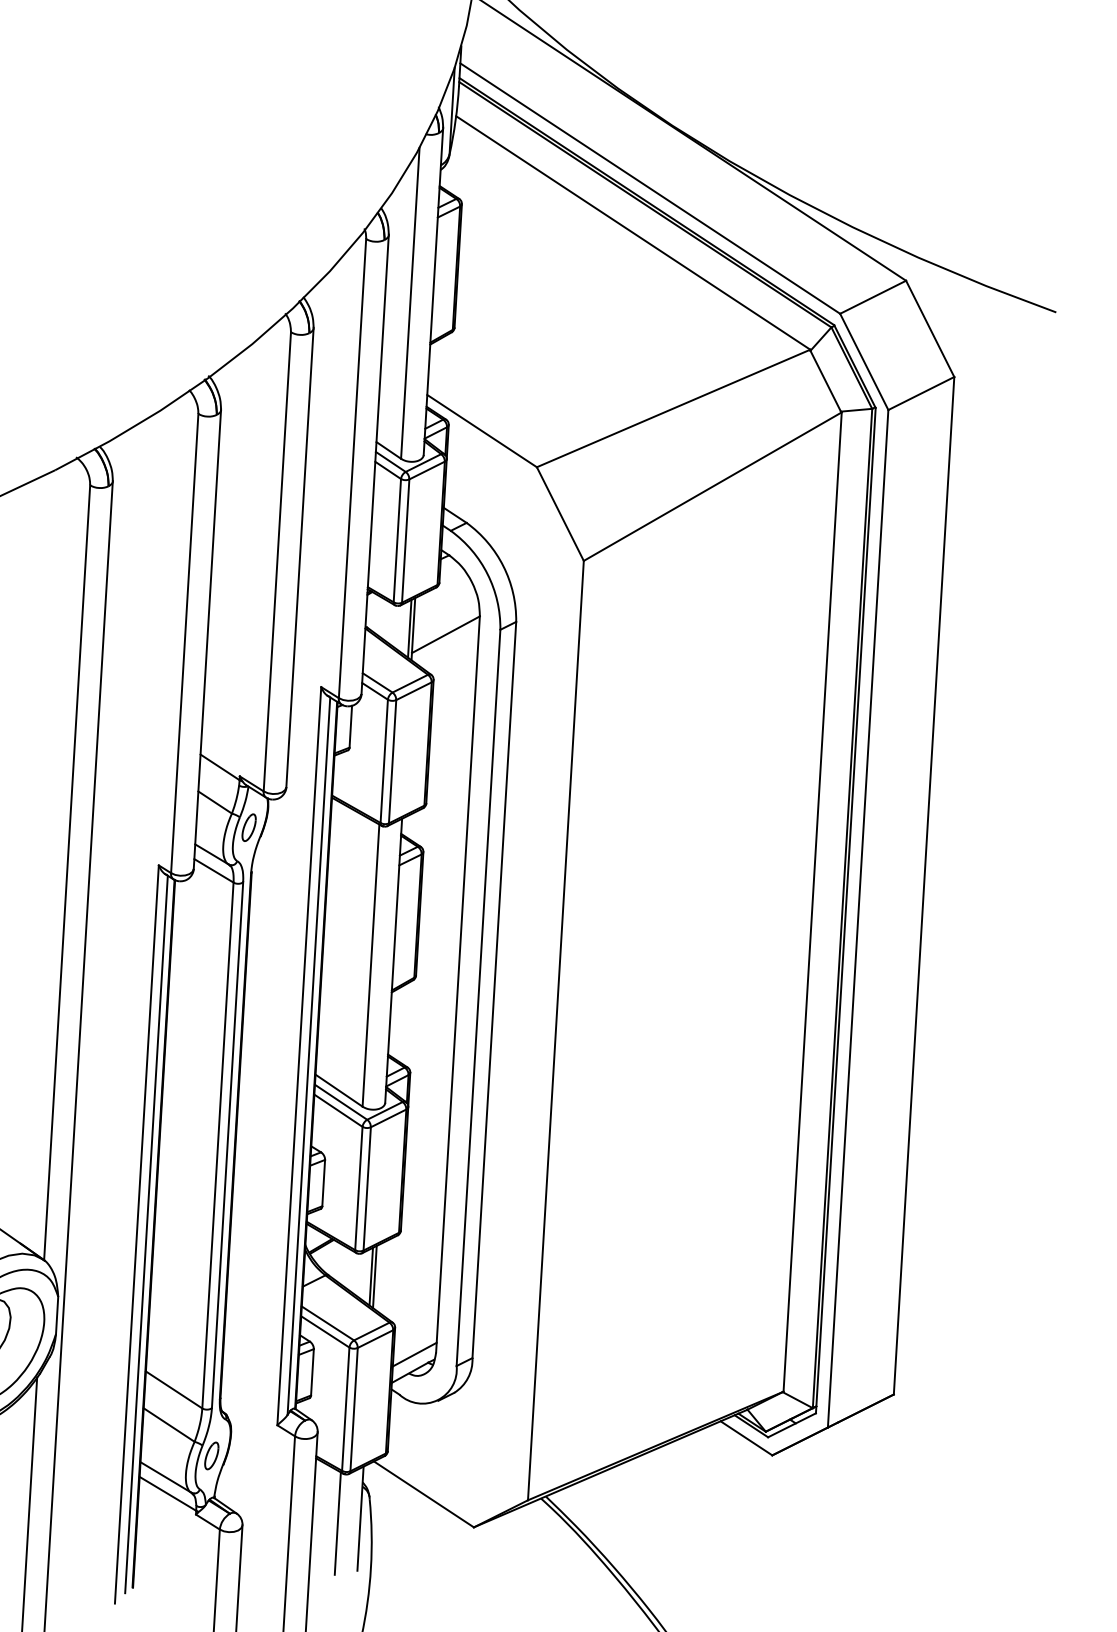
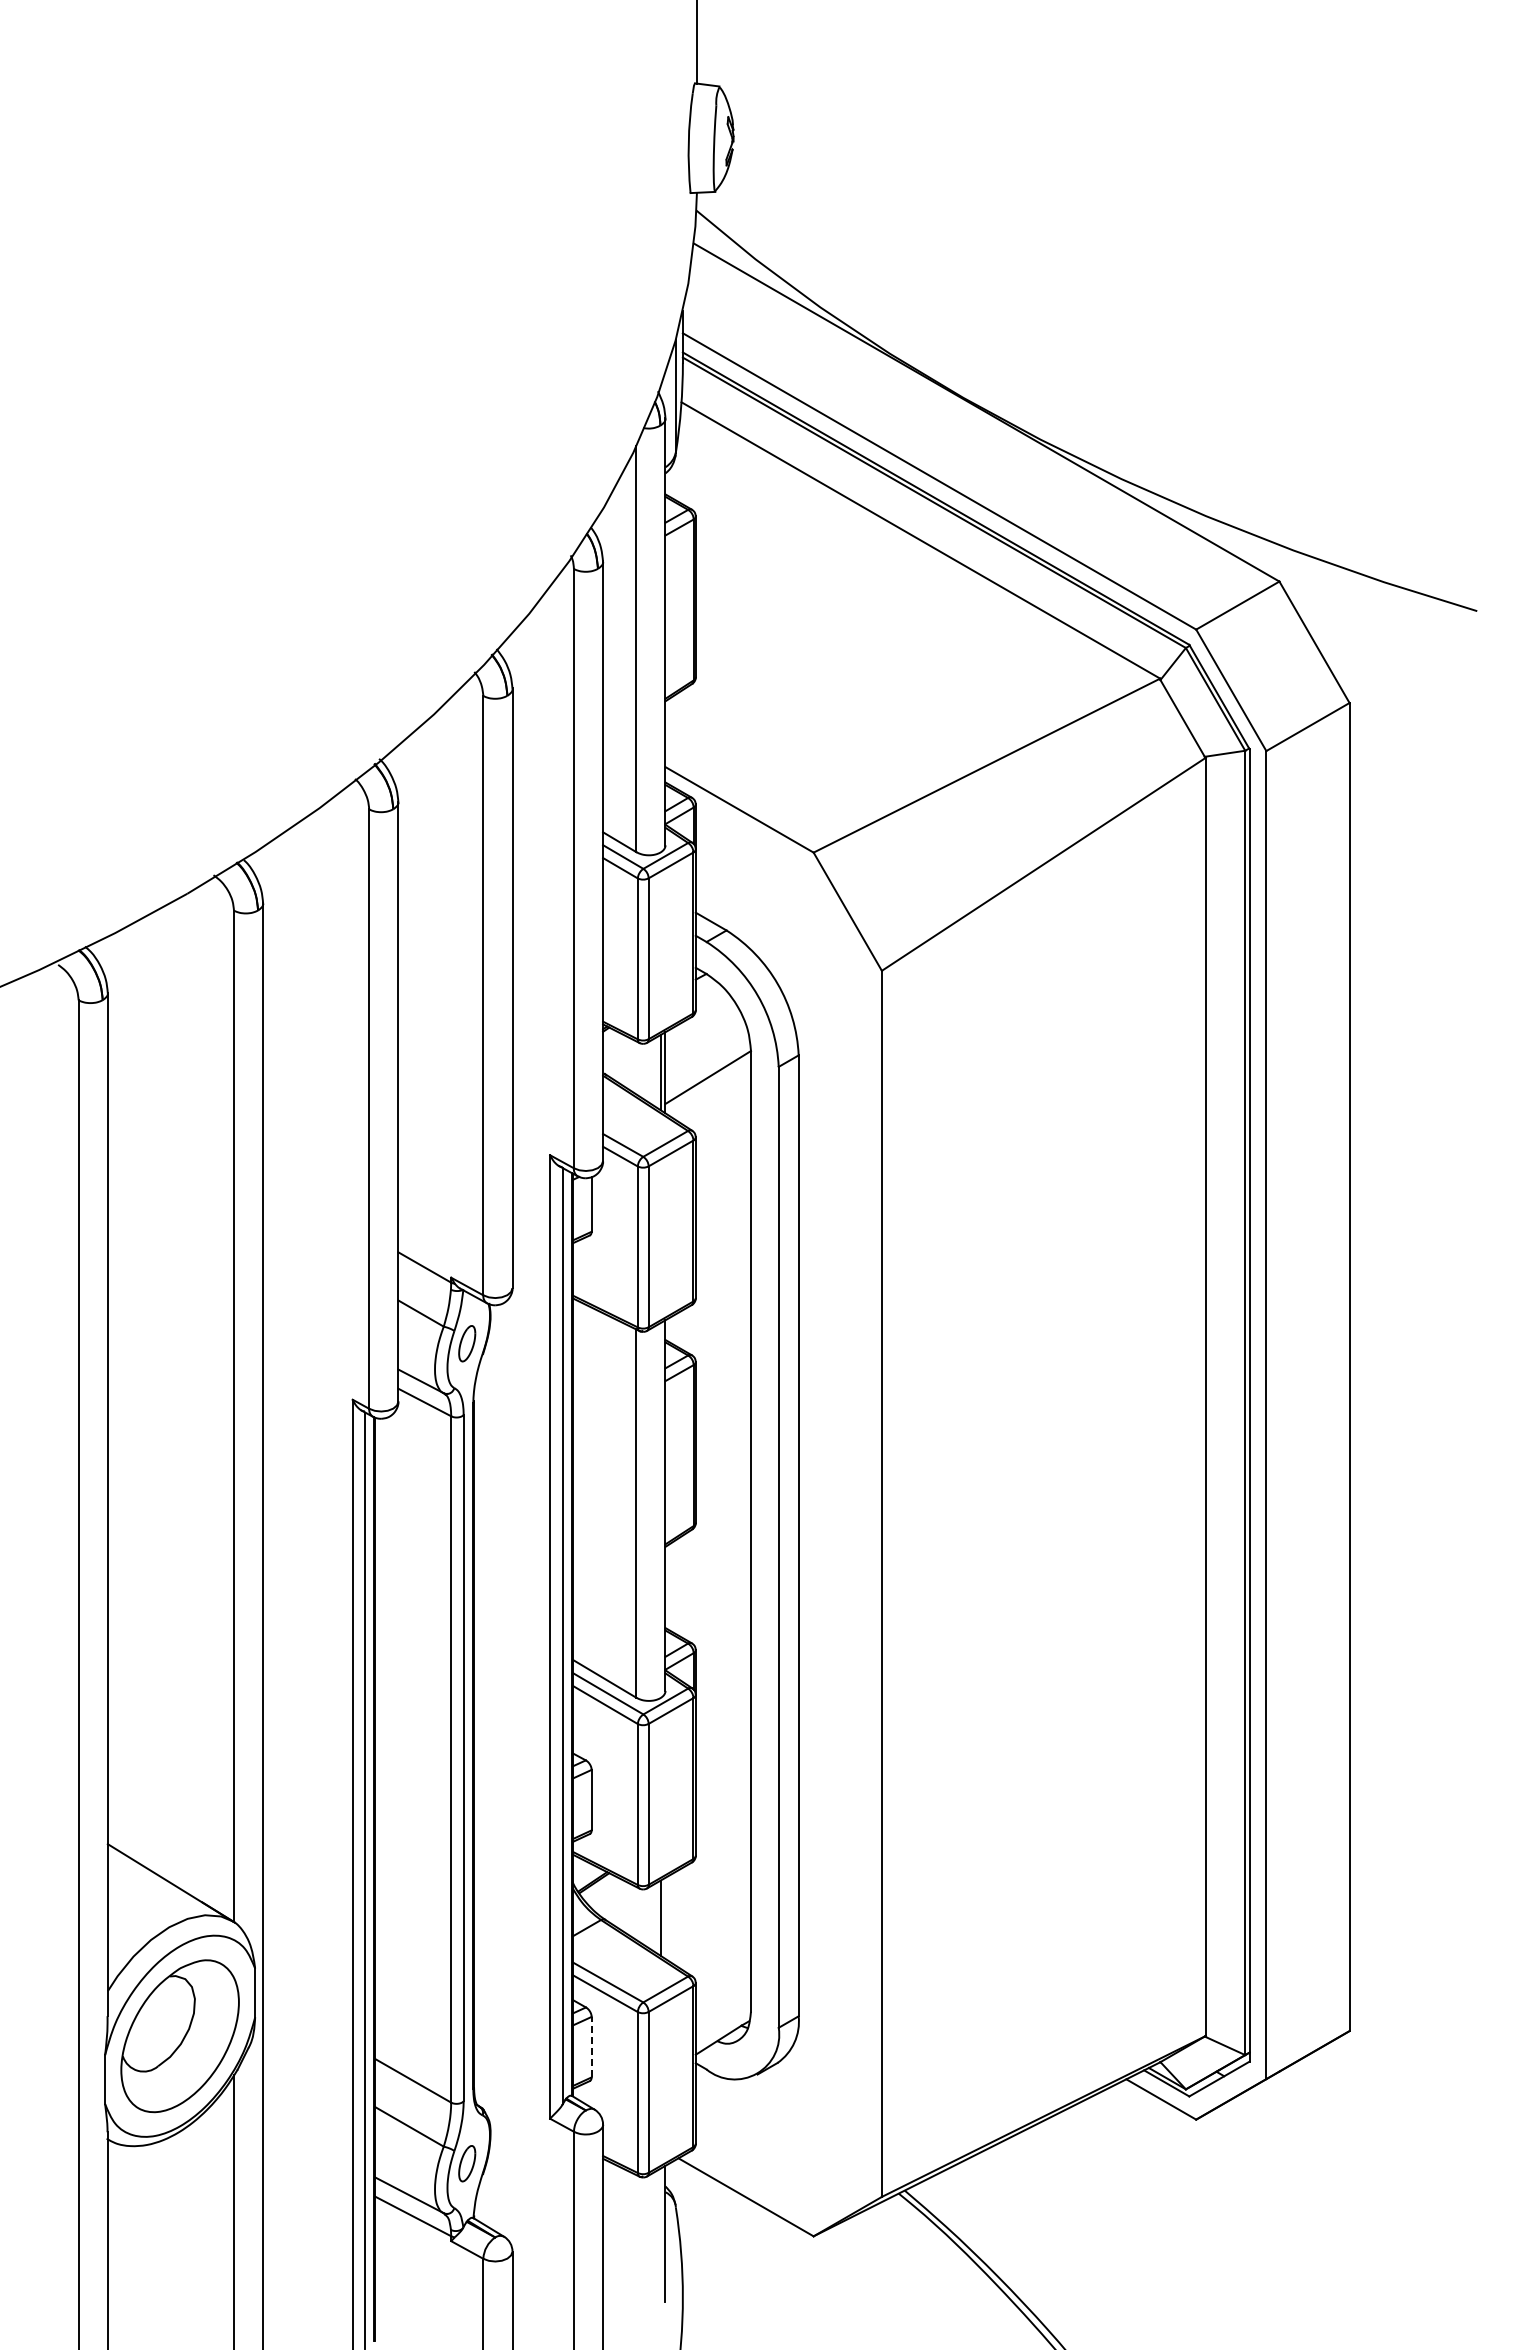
line: (374, 1276) -> (665, 1917), removed
line: (414, 1354) -> (722, 2016), removed
line: (312, 1371) -> (591, 2046), solid -> dashed
line: (337, 1523) -> (636, 2241), removed

